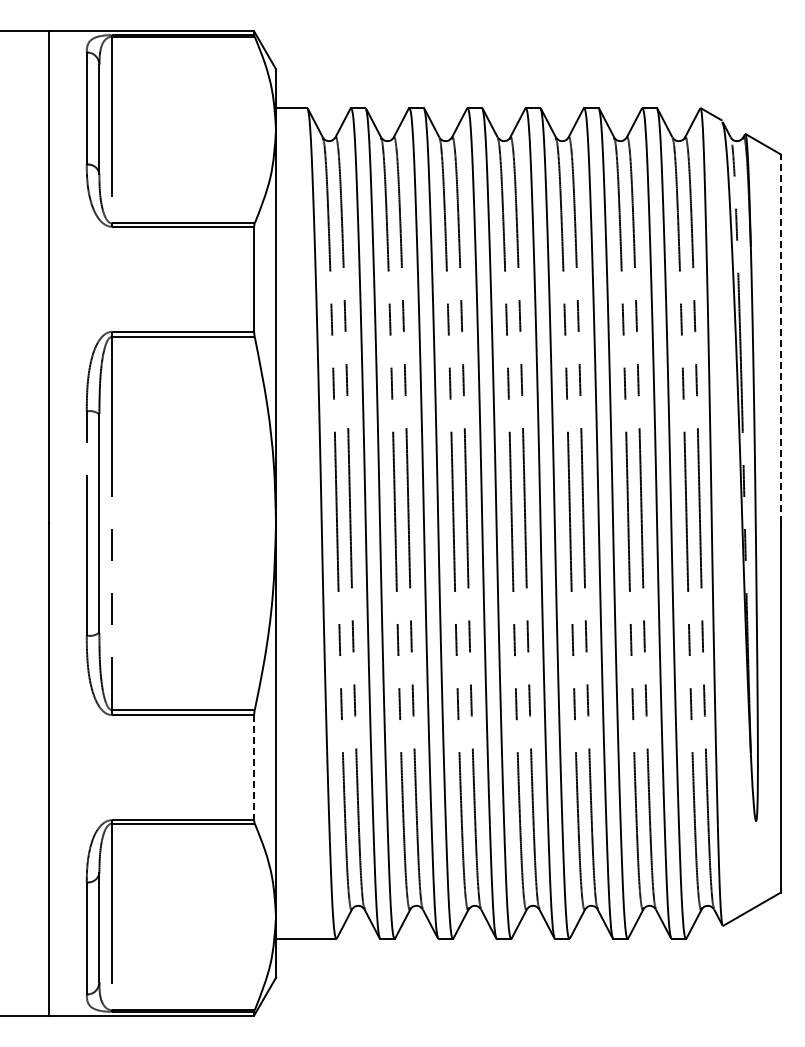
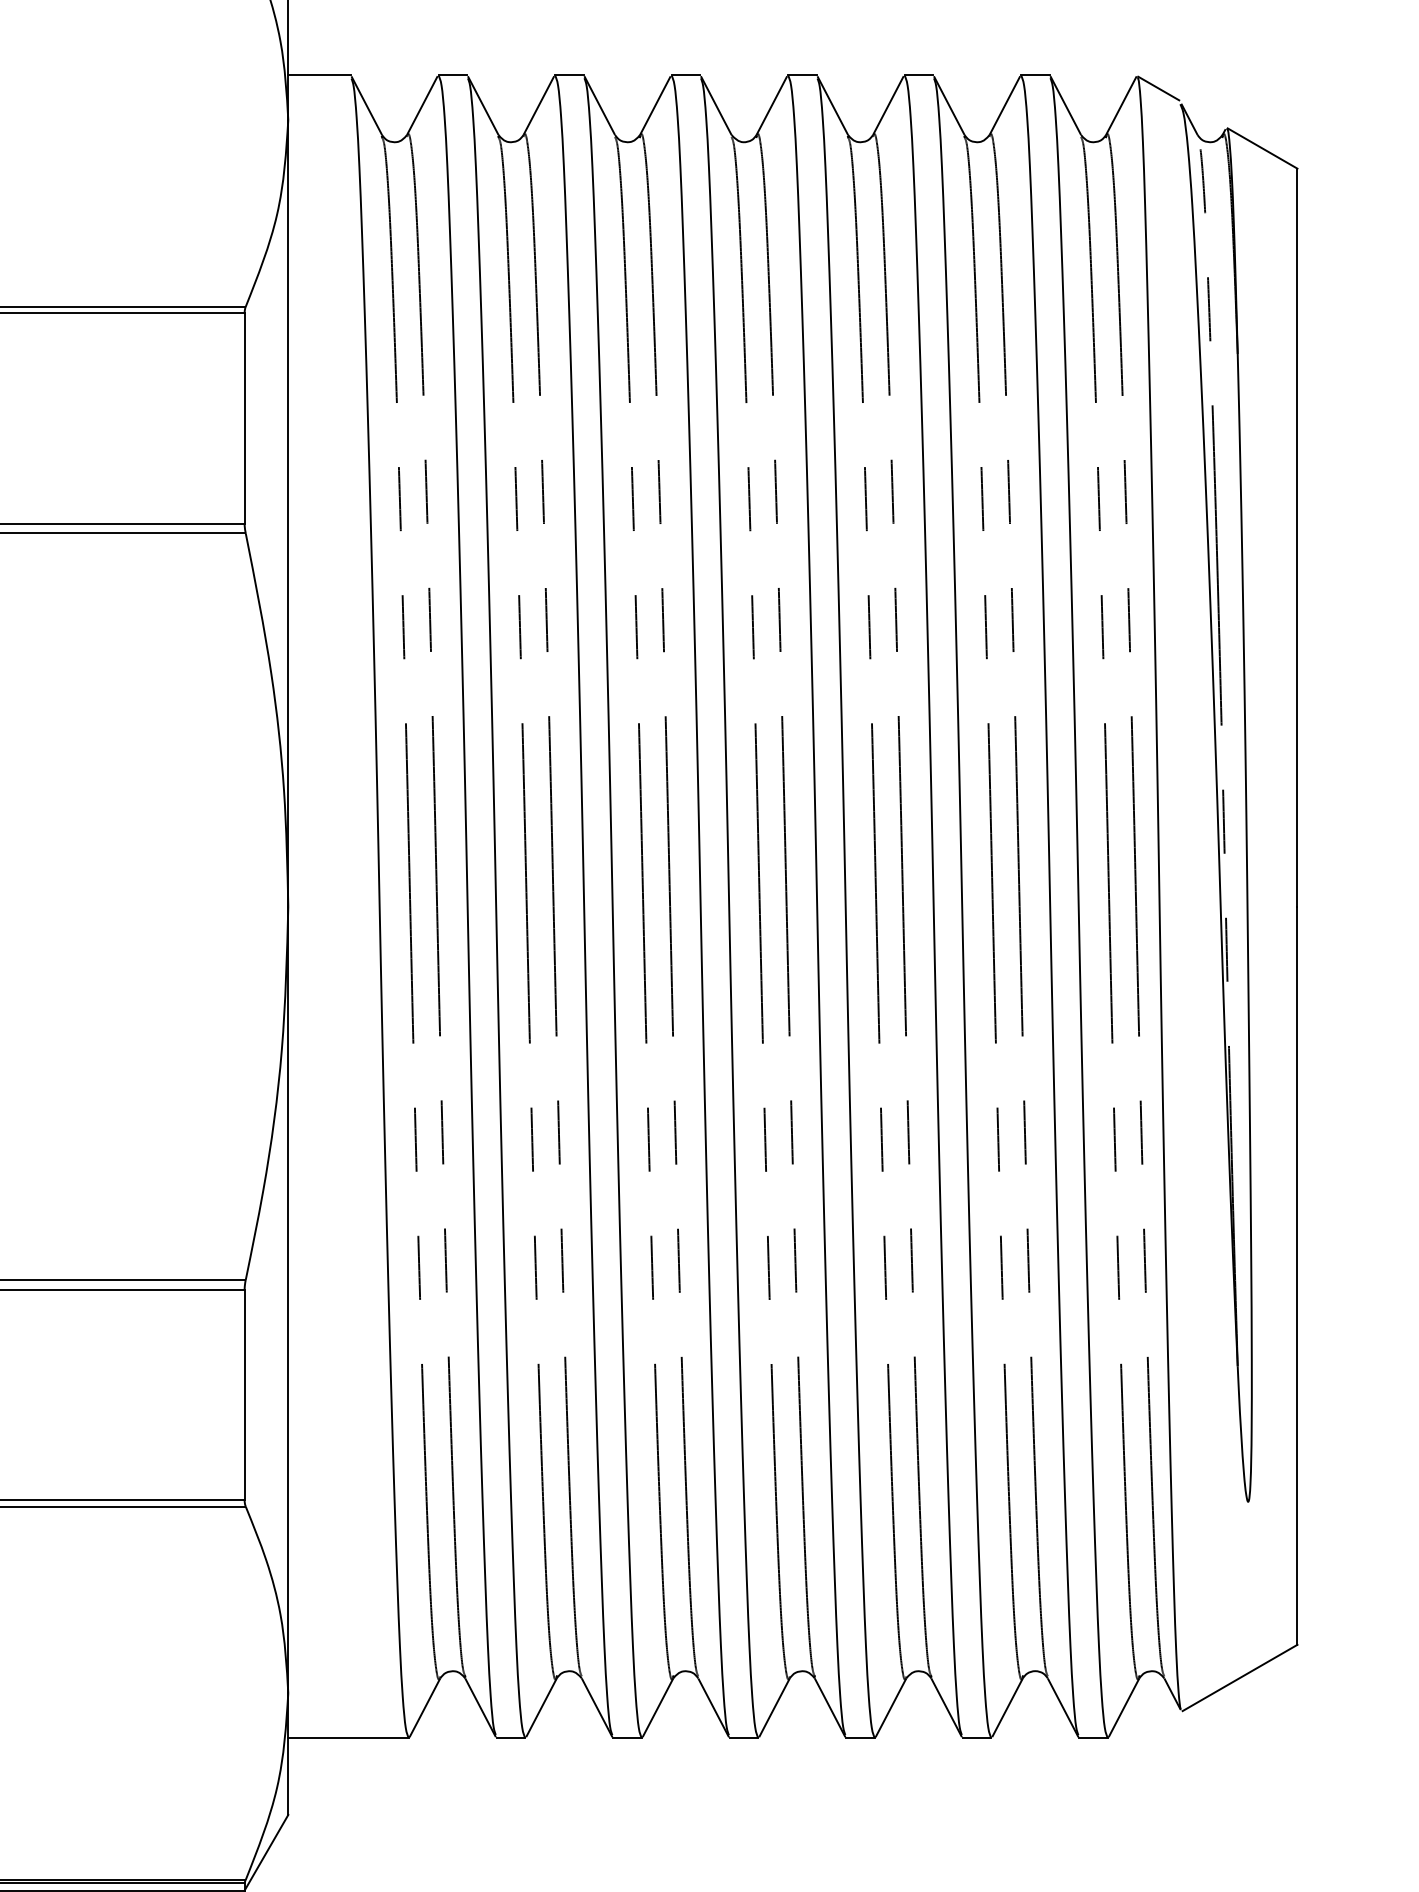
line: (780, 338) -> (1296, 536), dashed -> solid
line: (254, 767) -> (245, 1394), dashed -> solid

